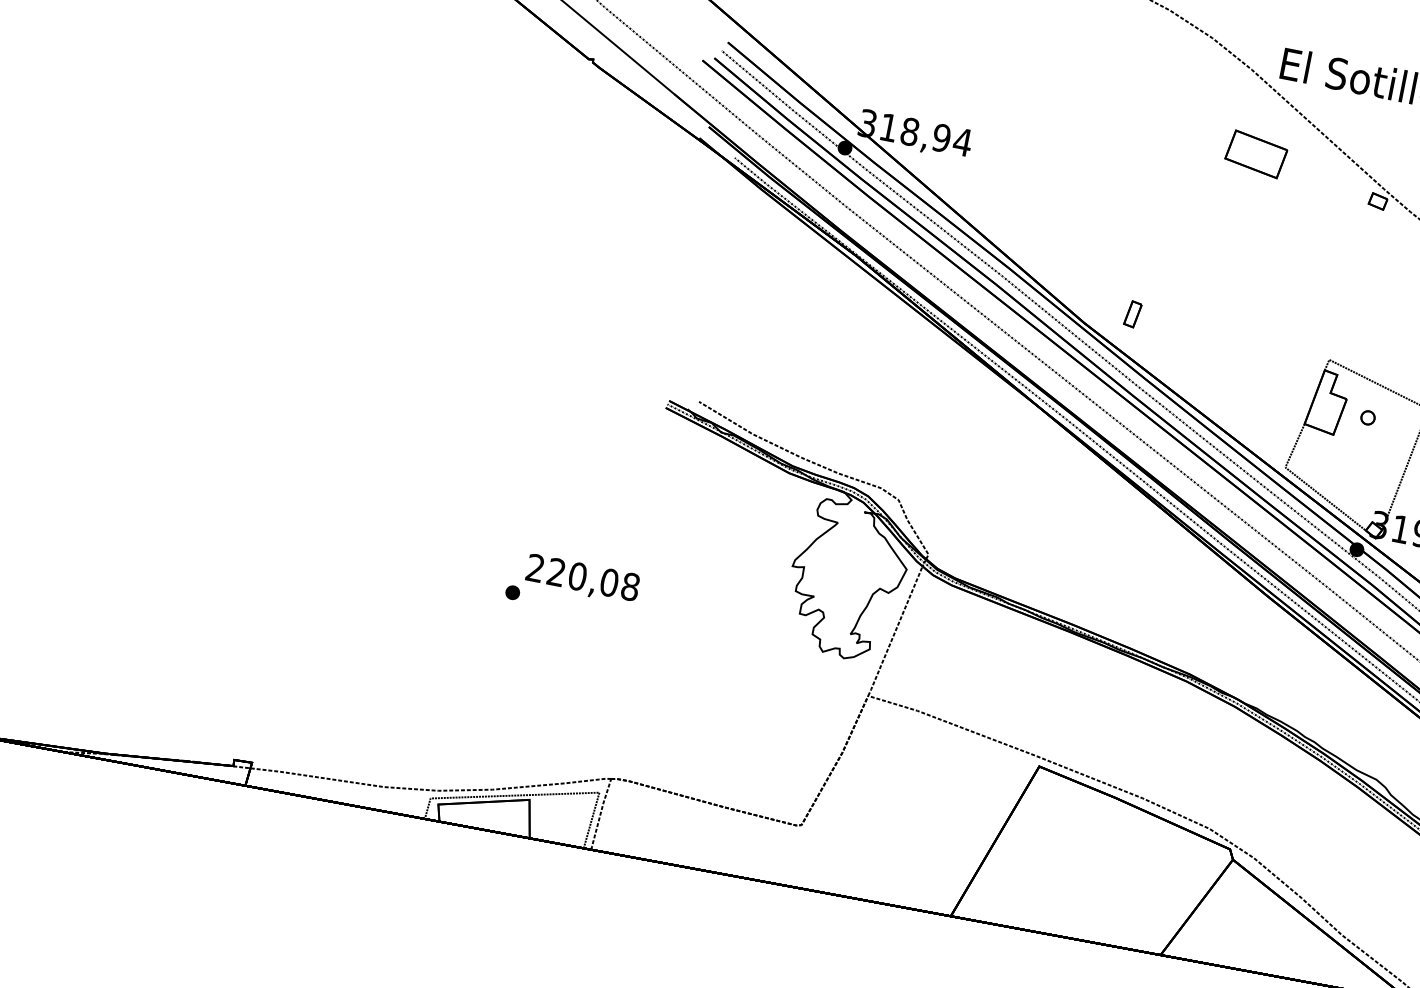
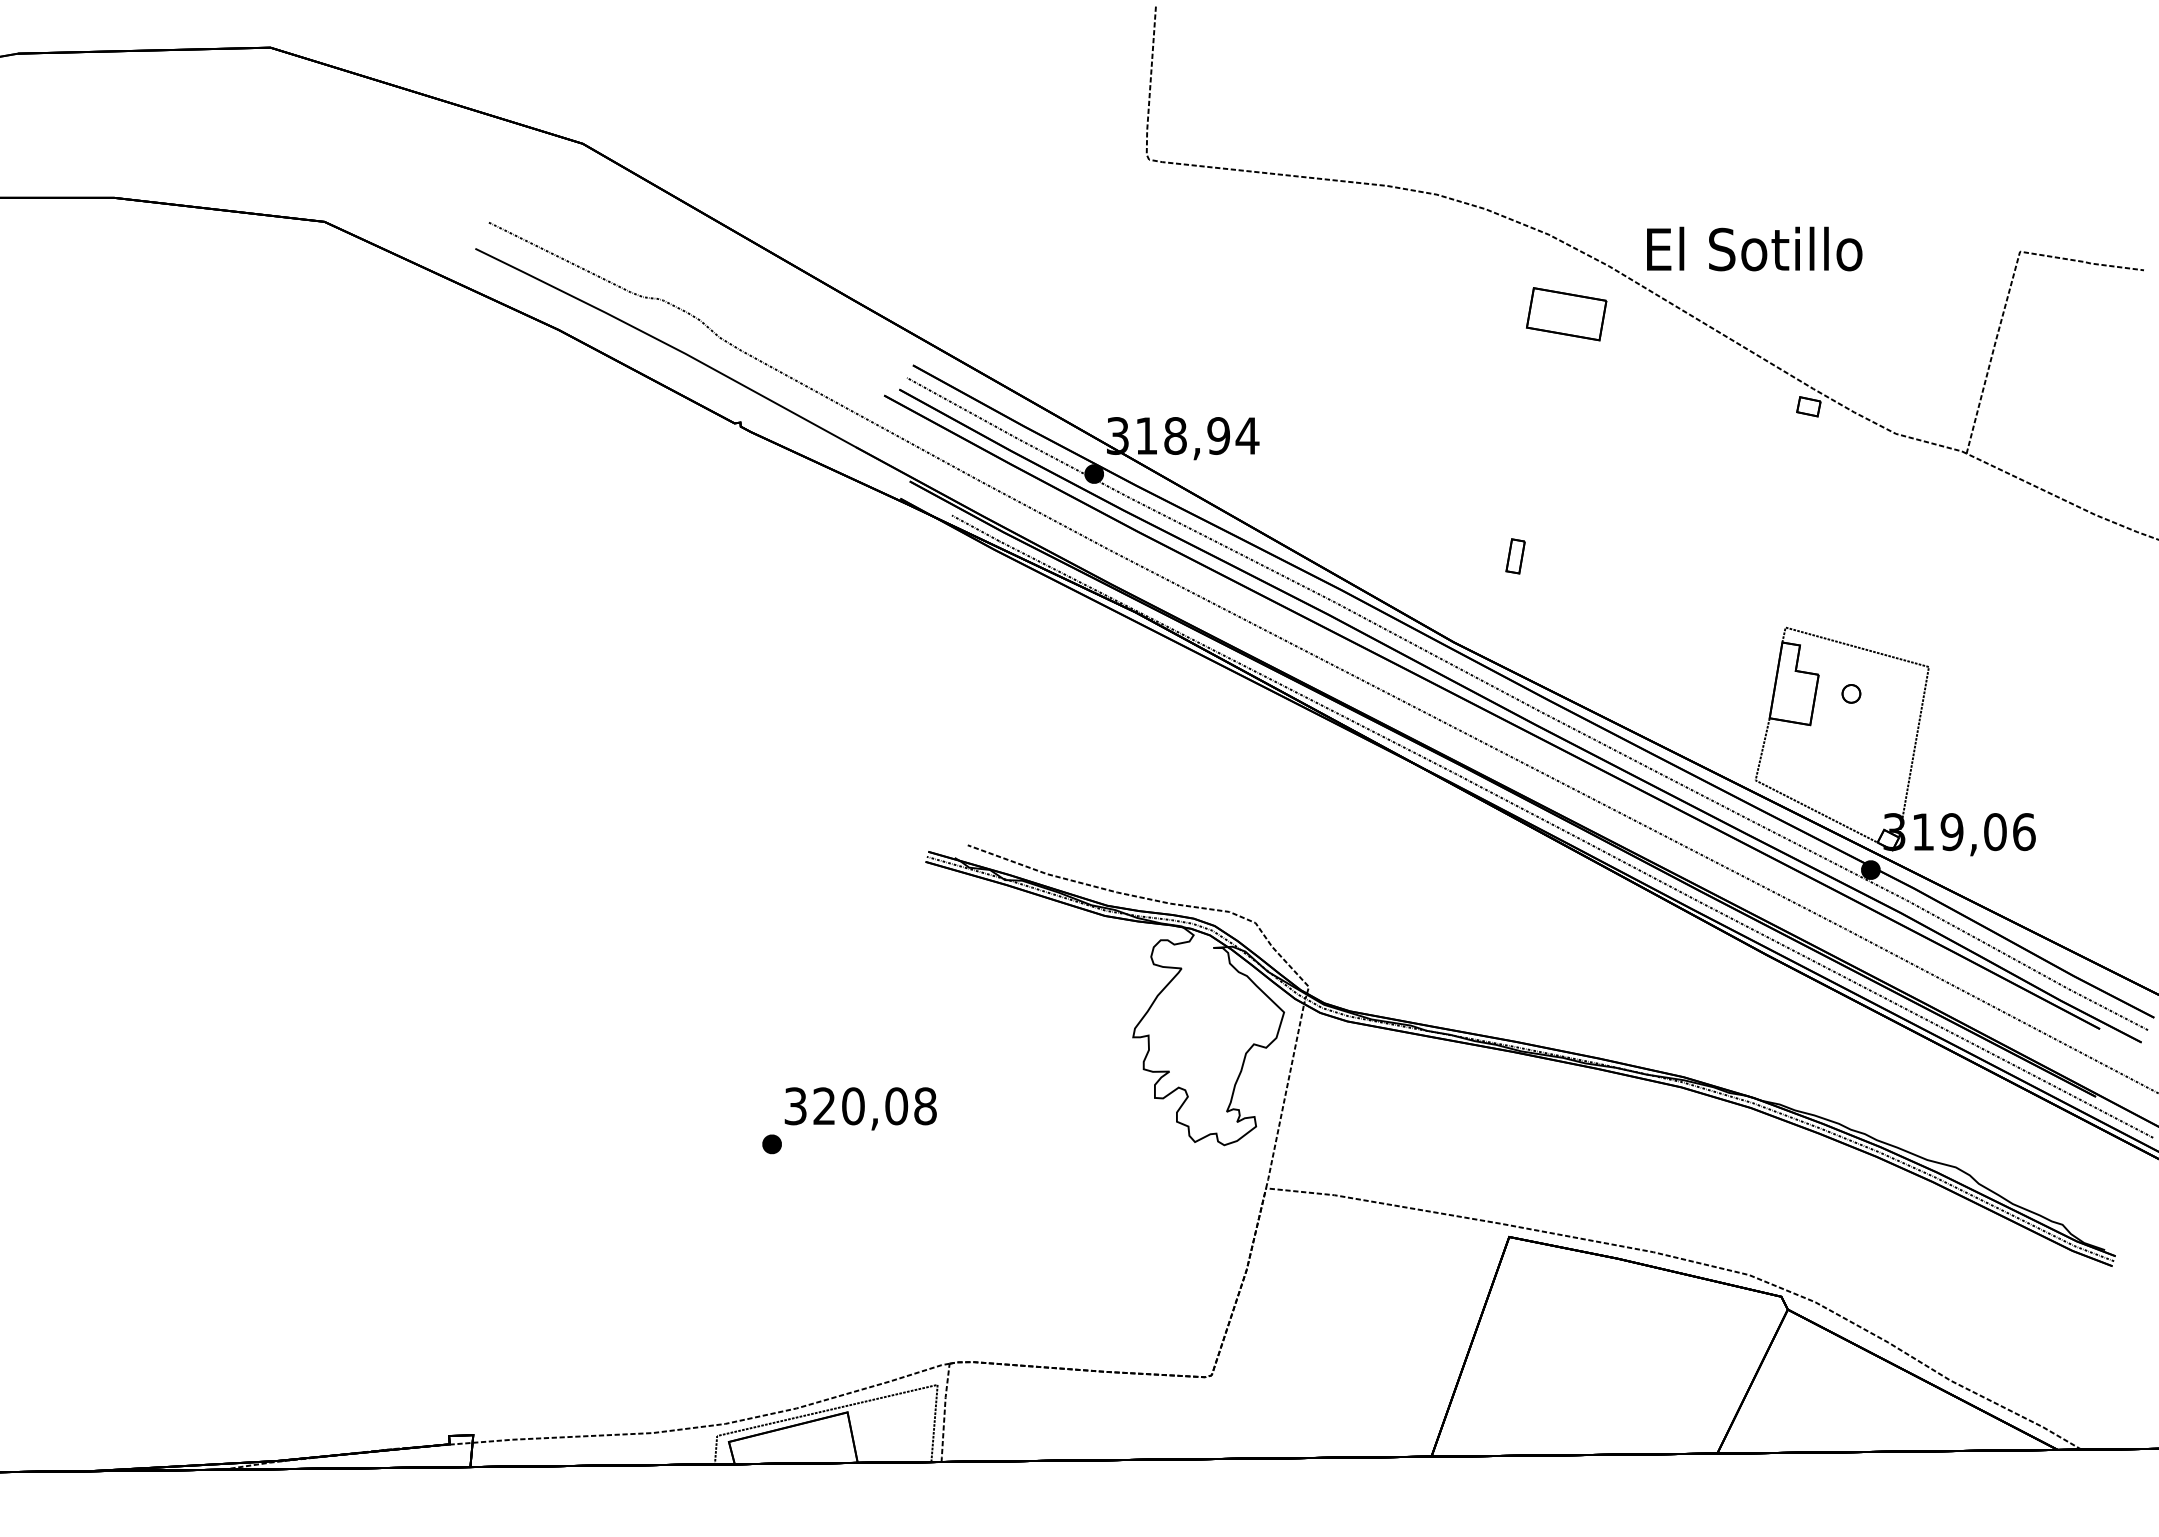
part: (1256, 154) -> (1566, 314), moved
part: (1132, 314) -> (1515, 556), moved
text: (535, 568) -> (795, 1106), 220,08 -> 320,08

